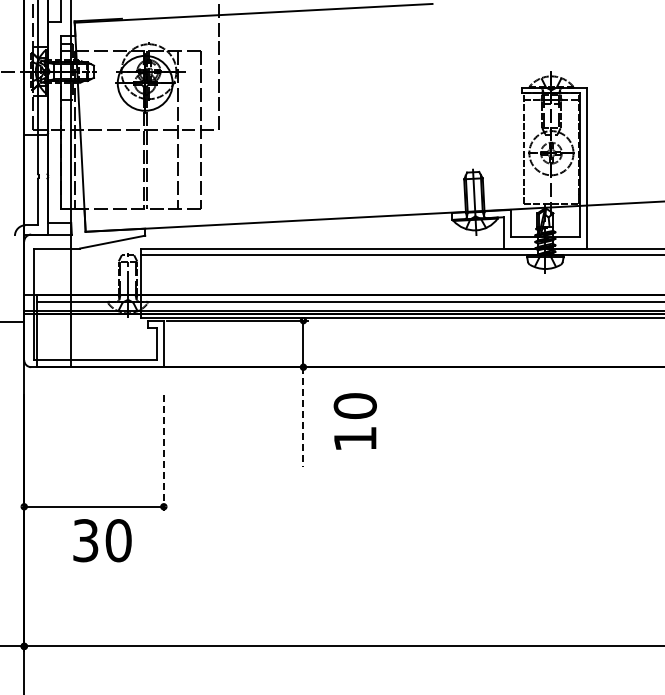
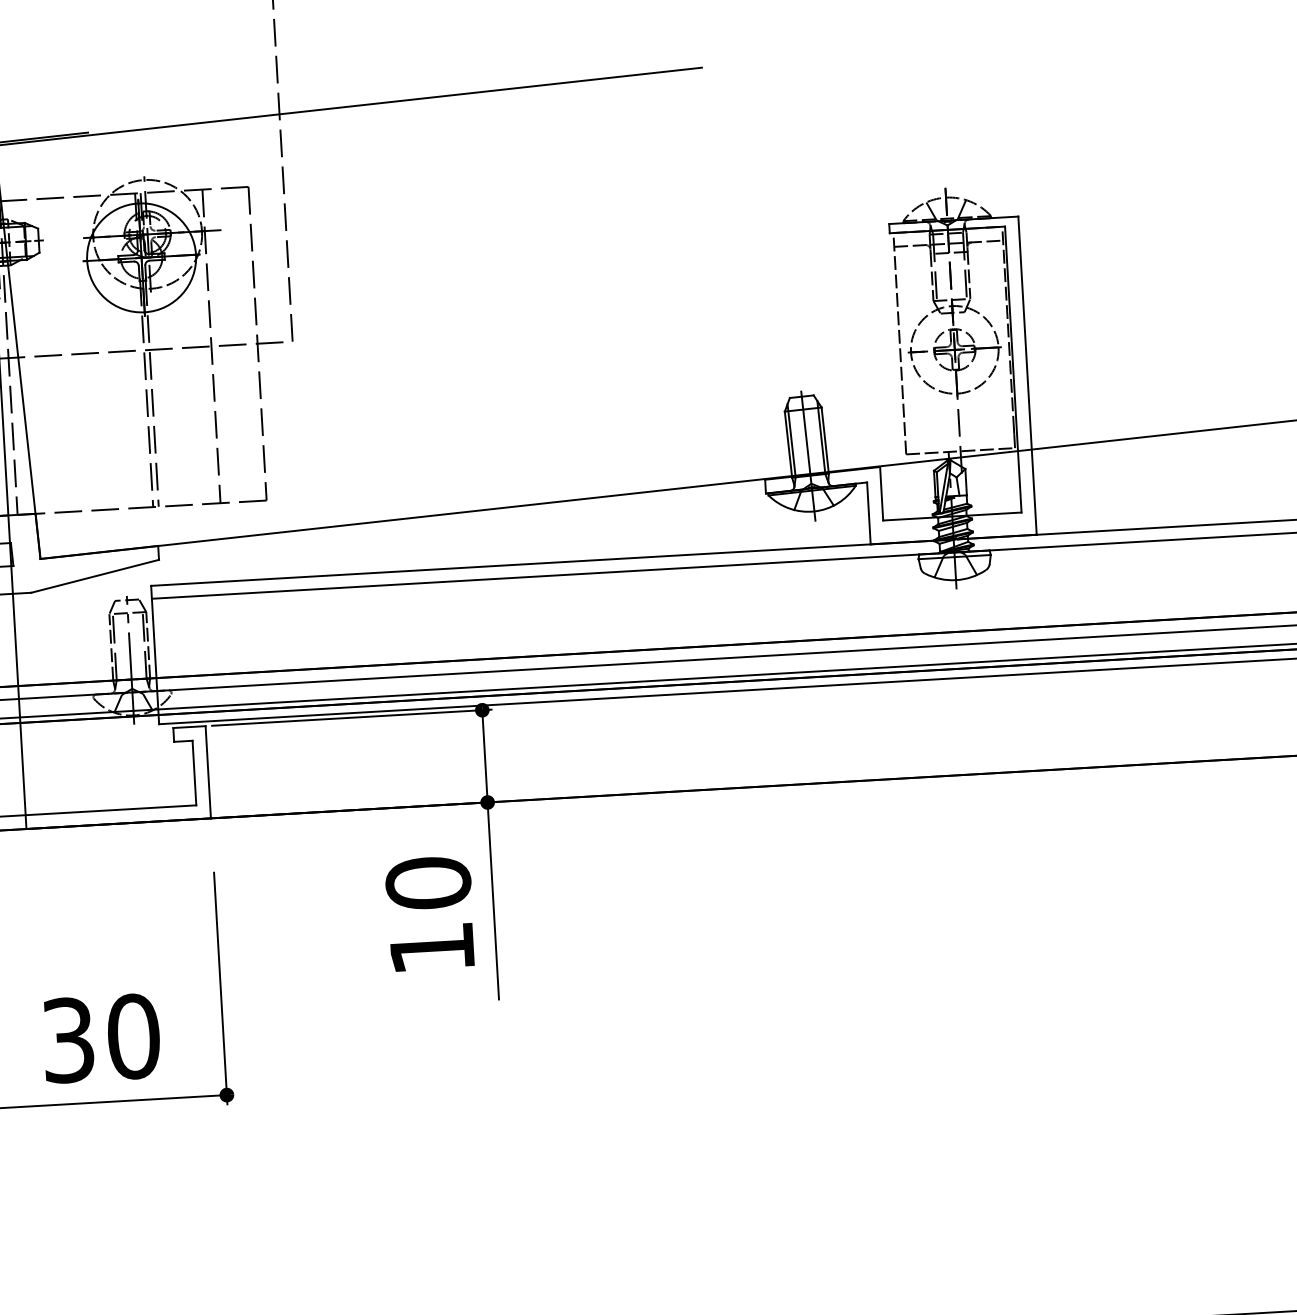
line: (303, 416) -> (493, 900), dashed -> solid
text: (354, 421) -> (428, 913), moved
line: (163, 453) -> (220, 989), dashed -> solid
text: (102, 540) -> (101, 1038), moved

